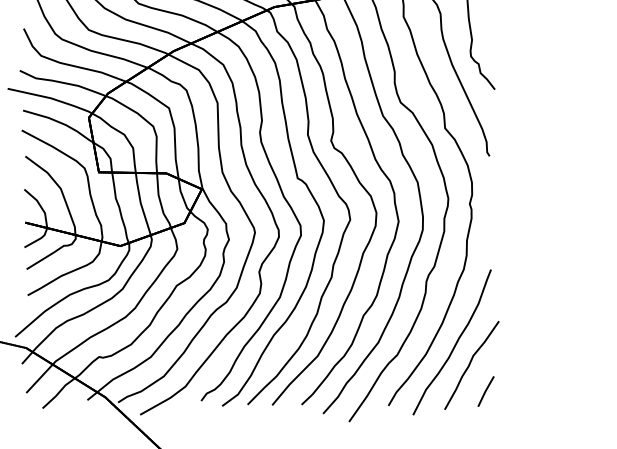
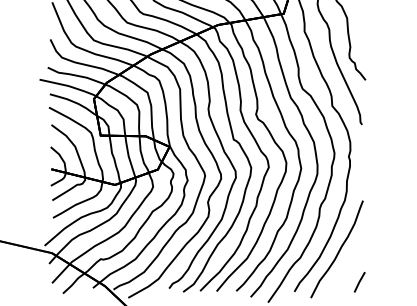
curve: (470, 364) -> (349, 264), removed

